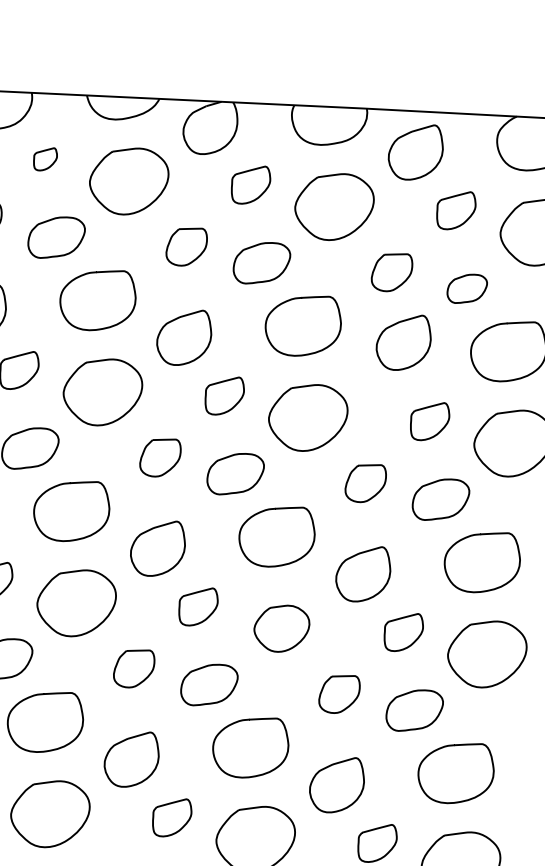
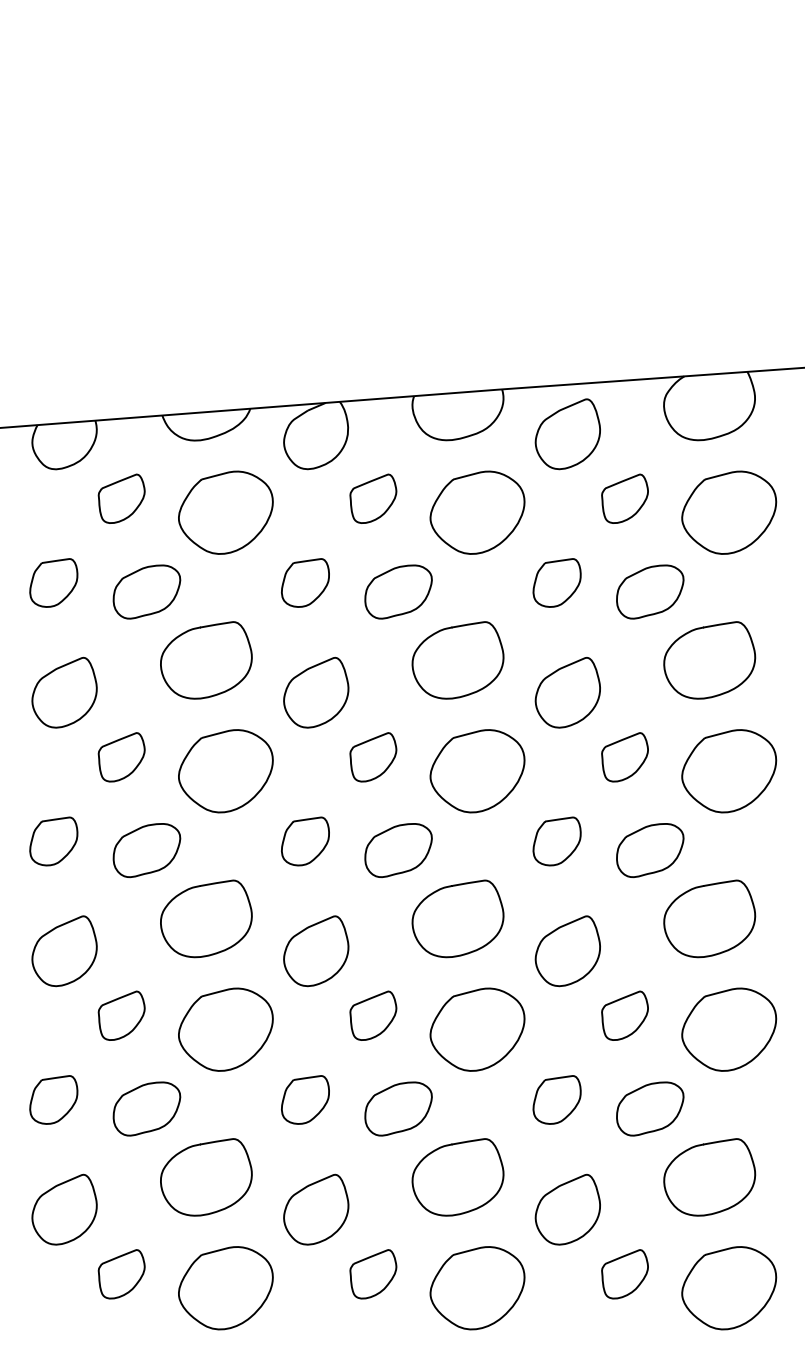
part: (45, 159) -> (121, 498), size x1.67
part: (467, 288) -> (650, 591), size x1.43
part: (403, 342) -> (567, 692), moved
part: (281, 628) -> (477, 1029), size x1.43

